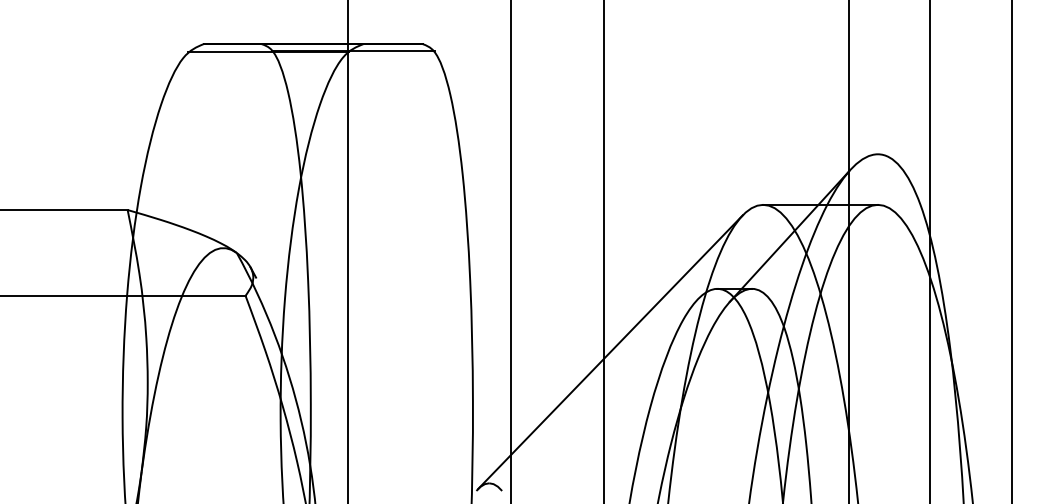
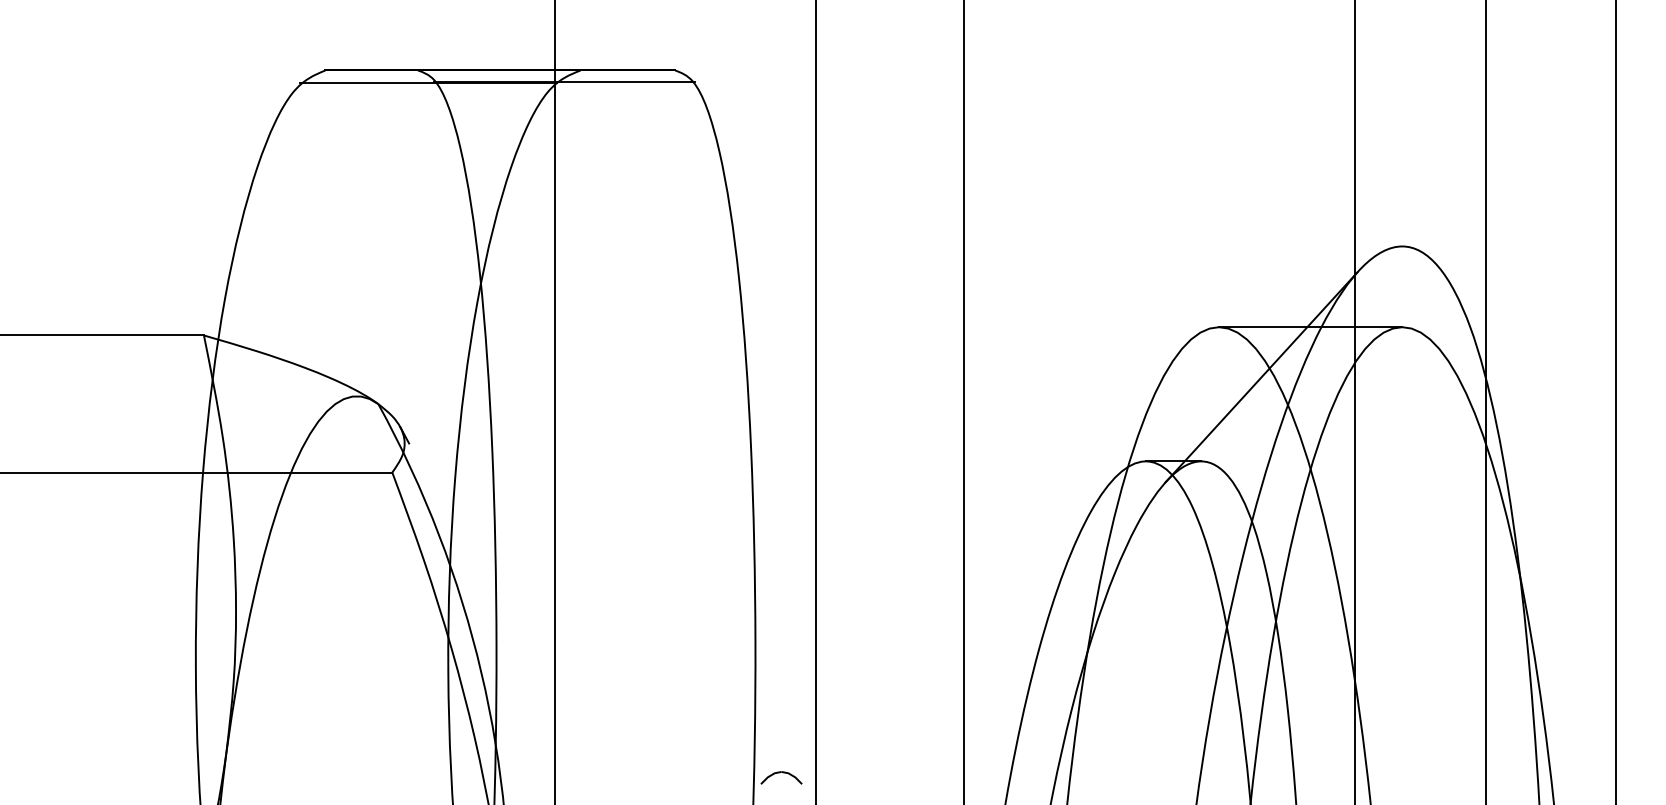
line: (610, 352) -> (975, 563), removed

